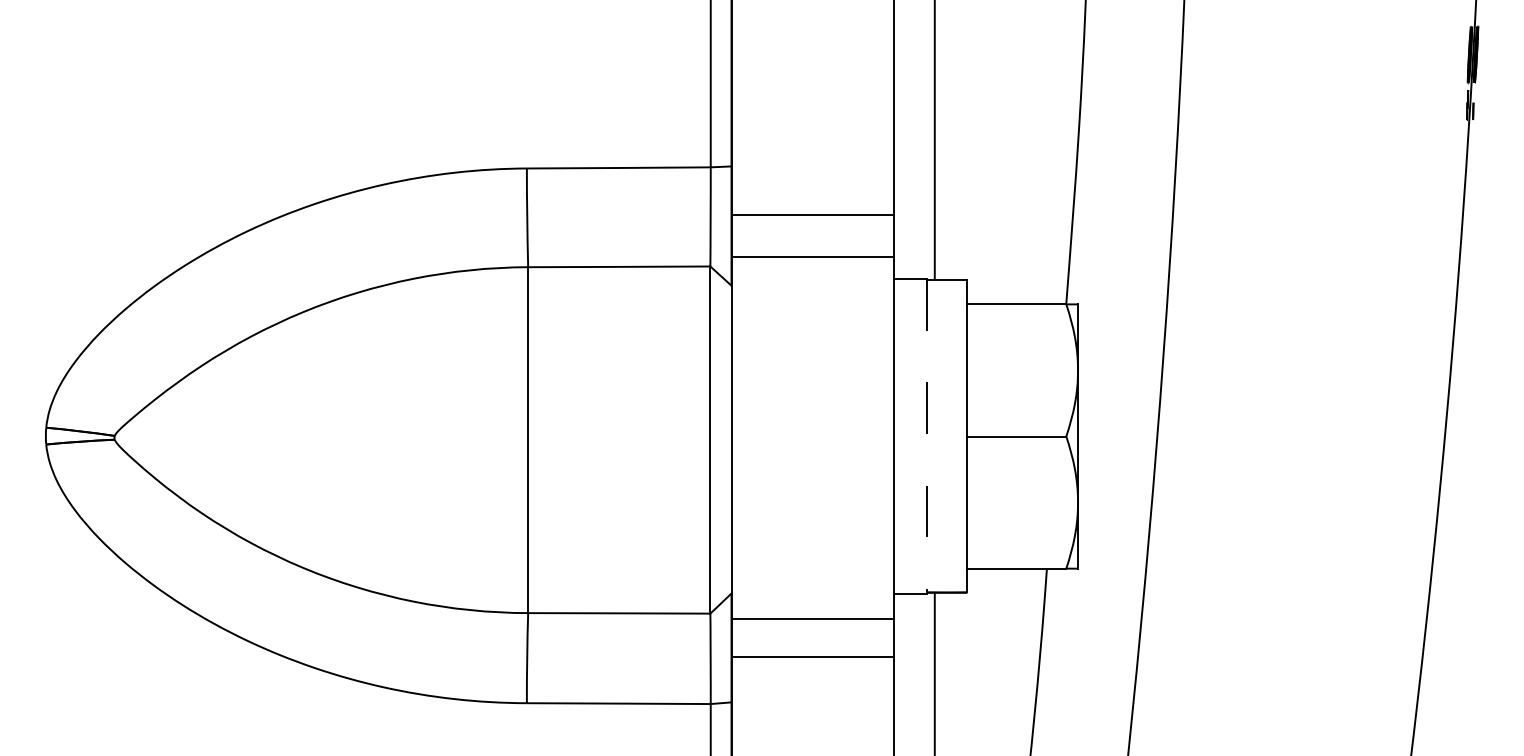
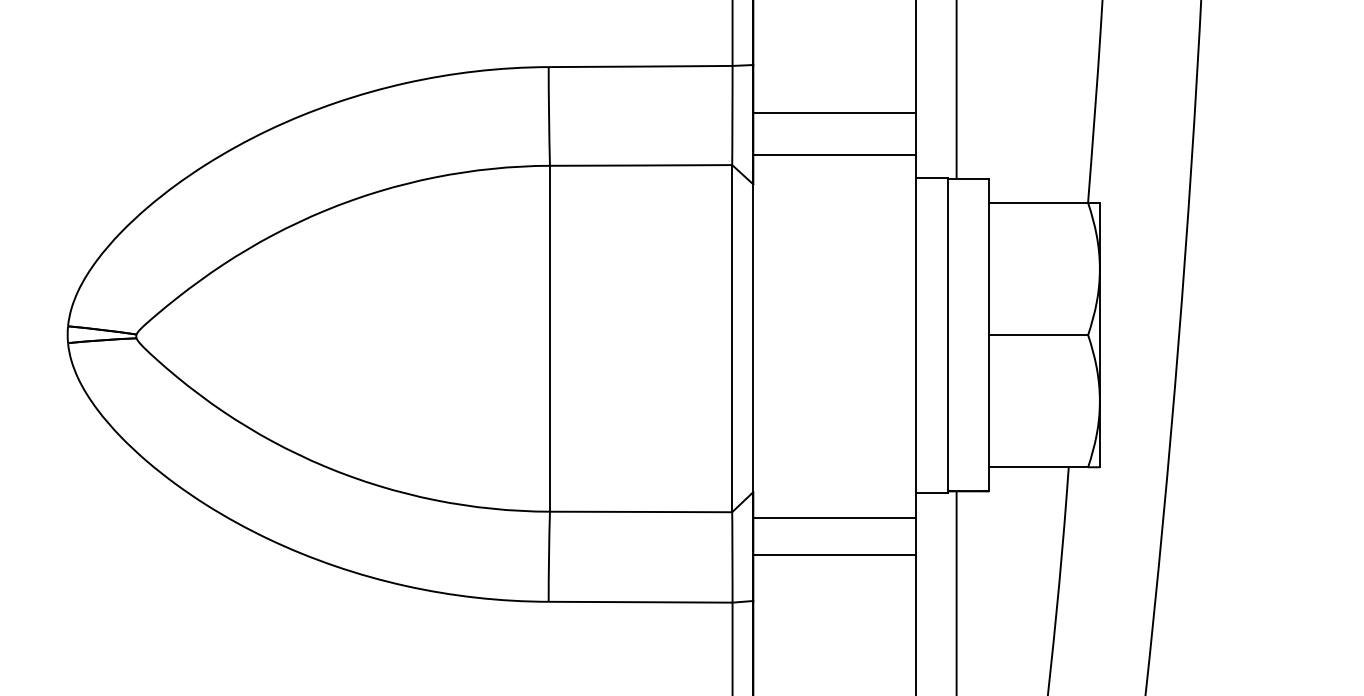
line: (926, 436) -> (948, 335), dashed -> solid

